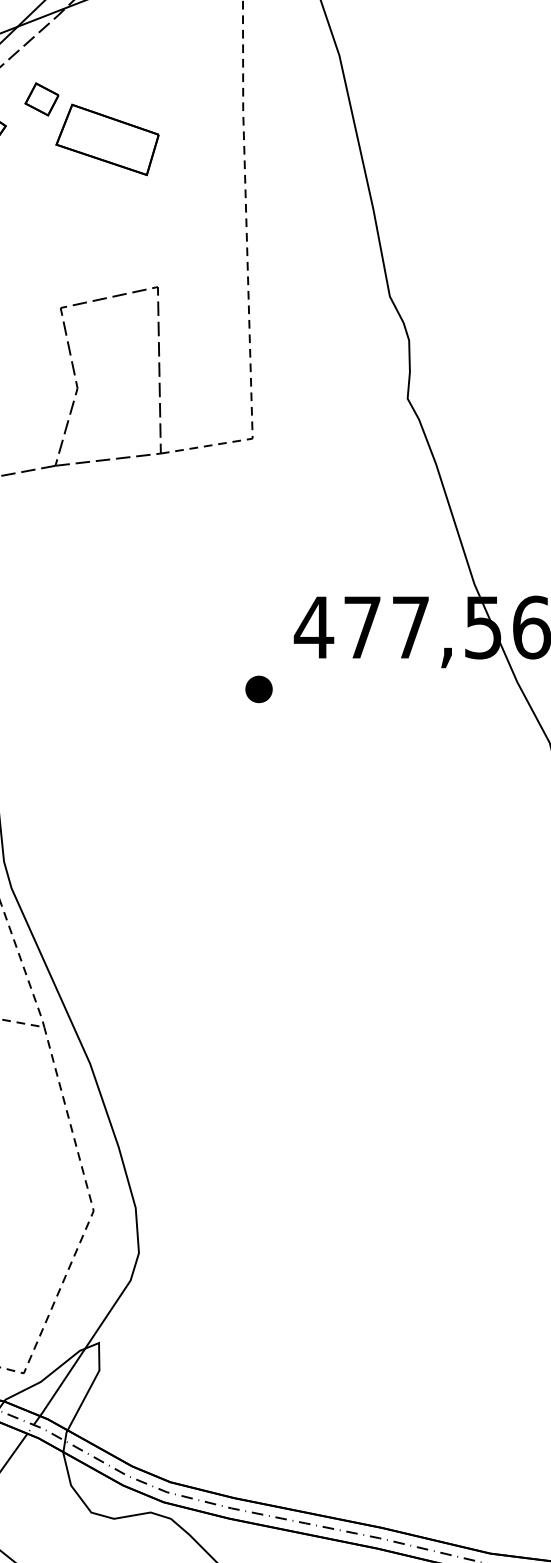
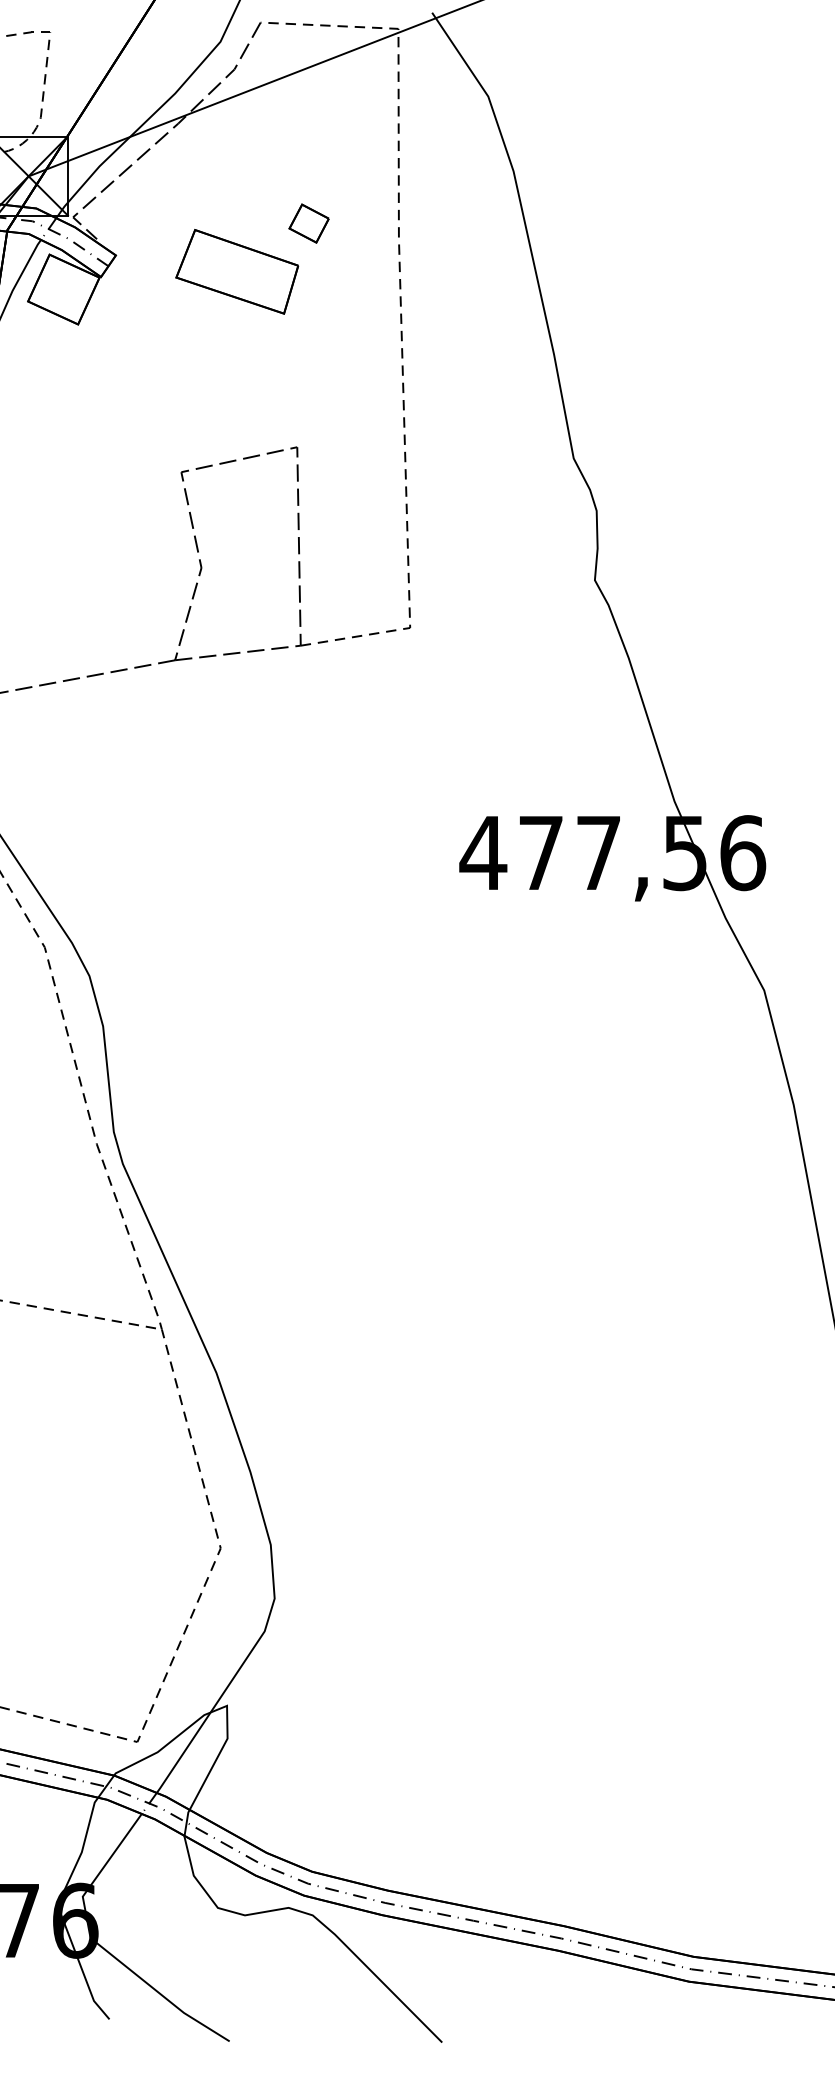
part: (41, 99) -> (308, 223), moved
part: (258, 689) -> (417, 926), removed

